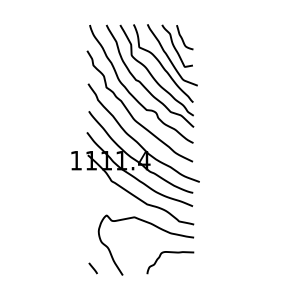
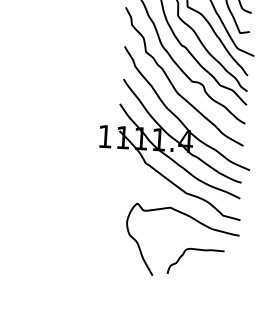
curve: (170, 253) -> (196, 250), moved
line: (92, 268) -> (117, 265), removed

